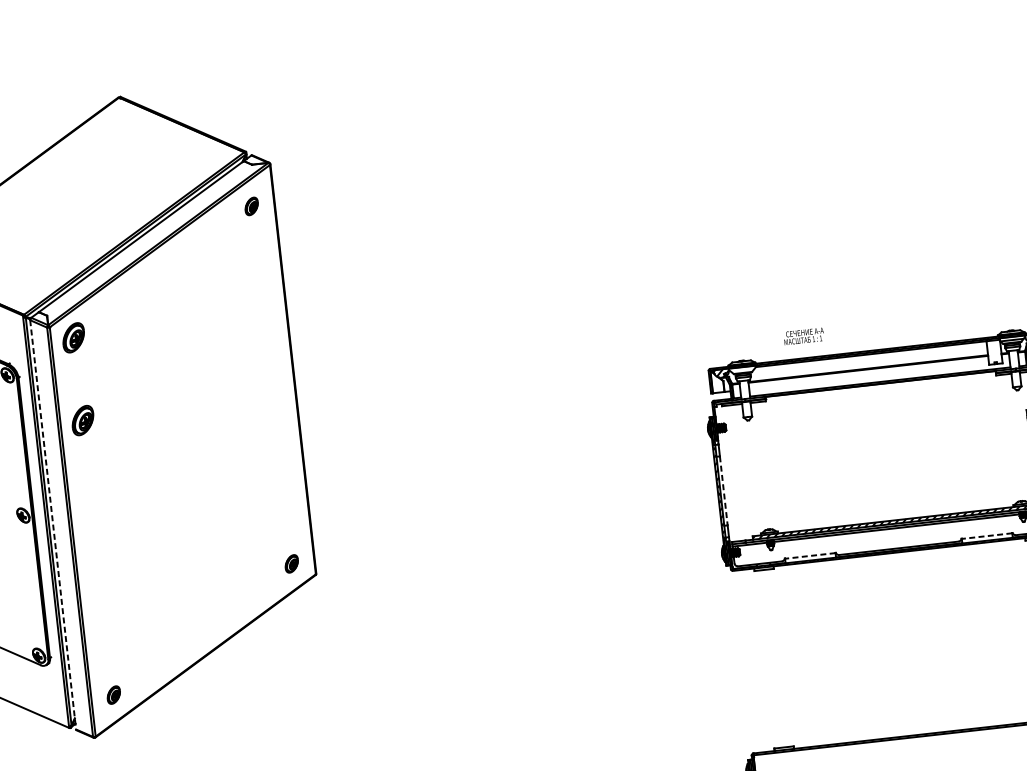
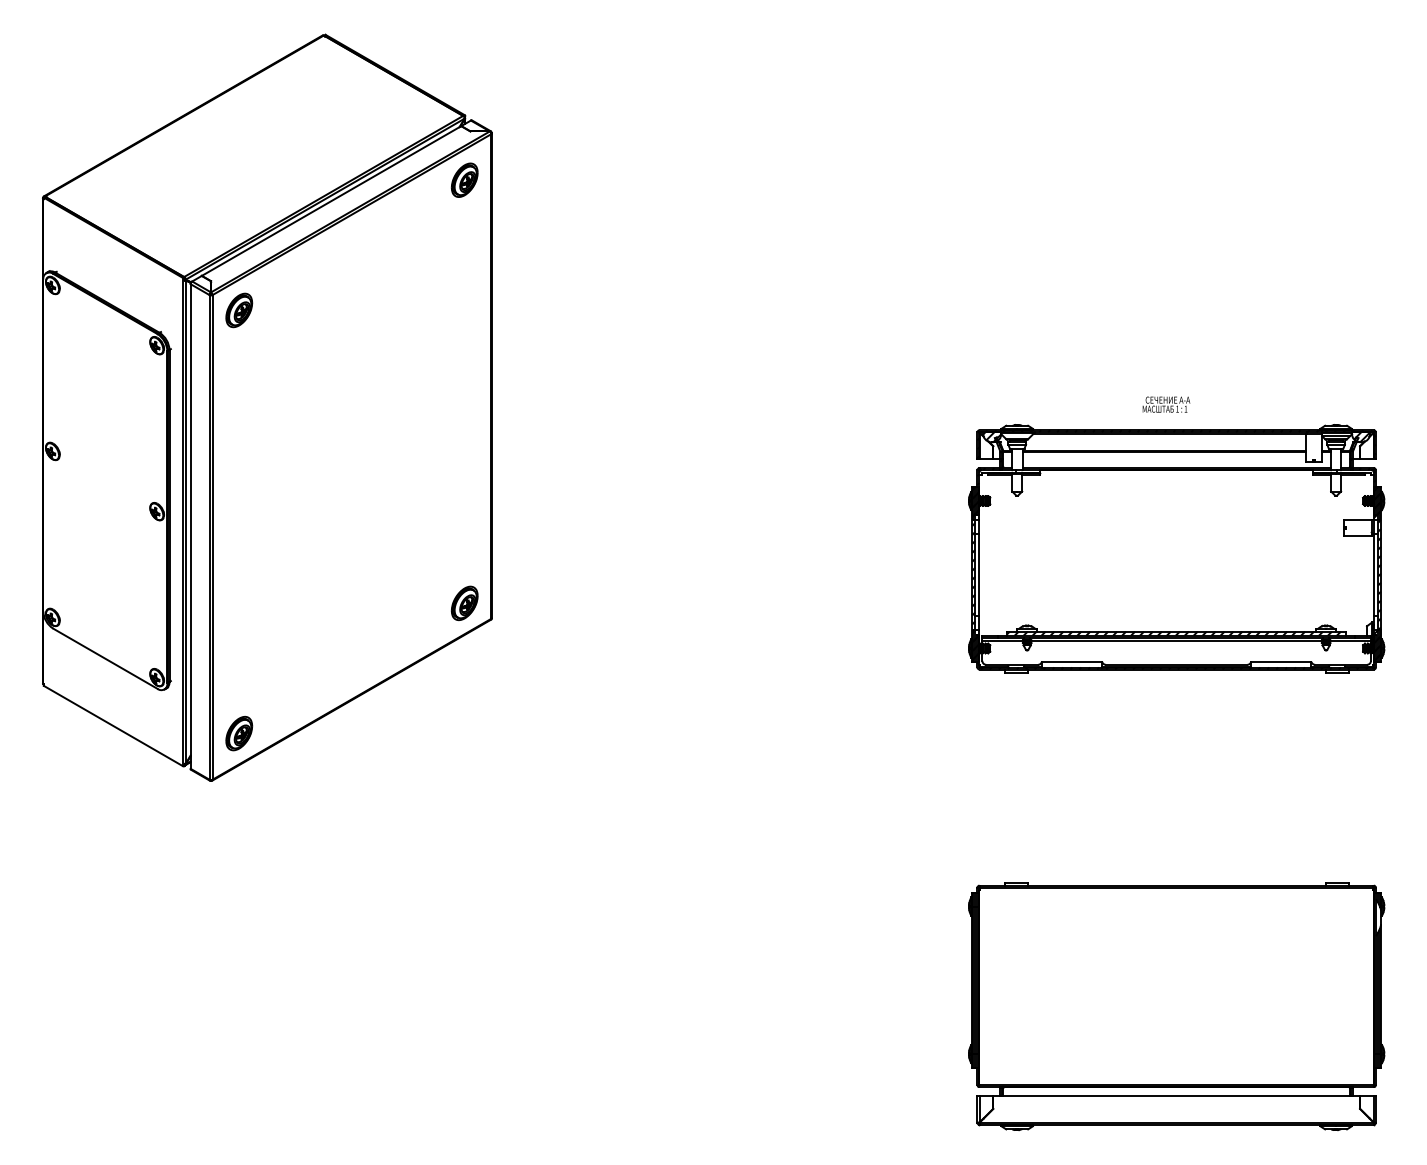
part: (251, 205) -> (464, 179), size x1.67
text: (804, 336) -> (1166, 404), moved
part: (83, 420) -> (239, 408), removed
line: (723, 490) -> (979, 574), dashed -> solid
line: (53, 525) -> (190, 527), dashed -> solid
line: (987, 536) -> (1281, 662), dashed -> solid
line: (810, 556) -> (1072, 662), dashed -> solid
part: (291, 563) -> (464, 603), size x1.67
part: (114, 695) -> (239, 733), size x1.67

